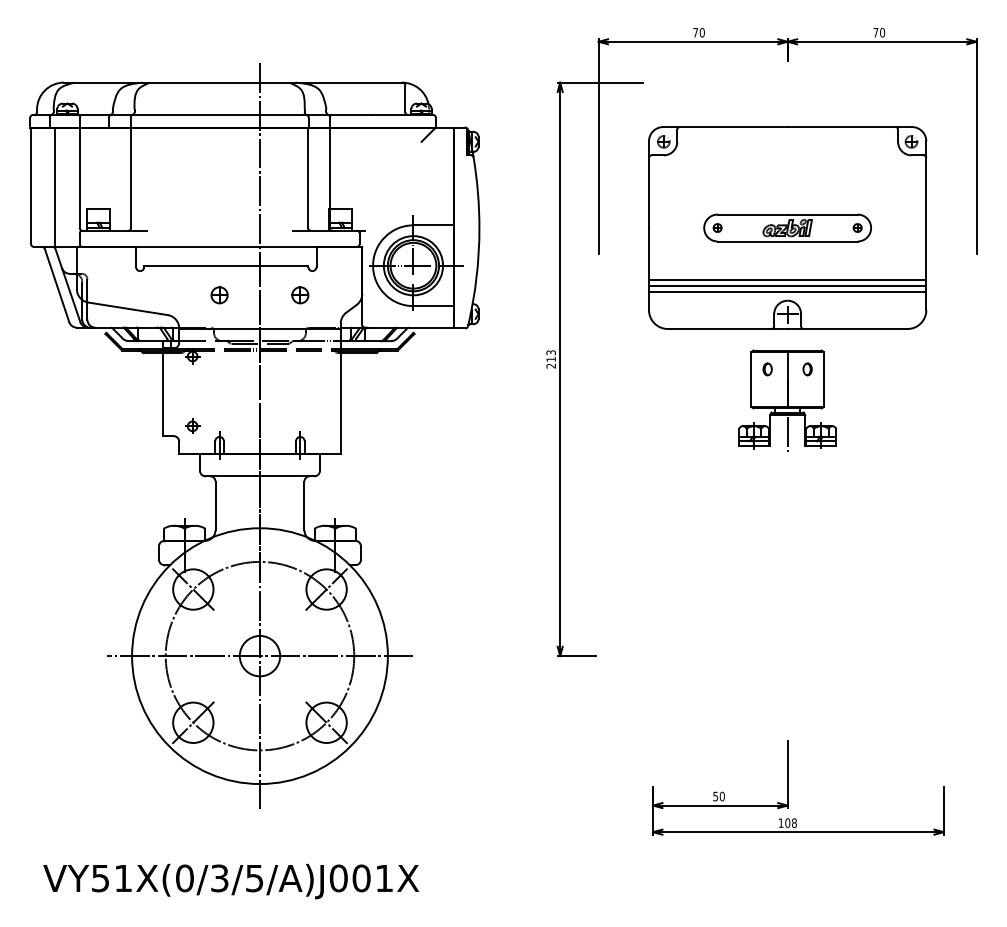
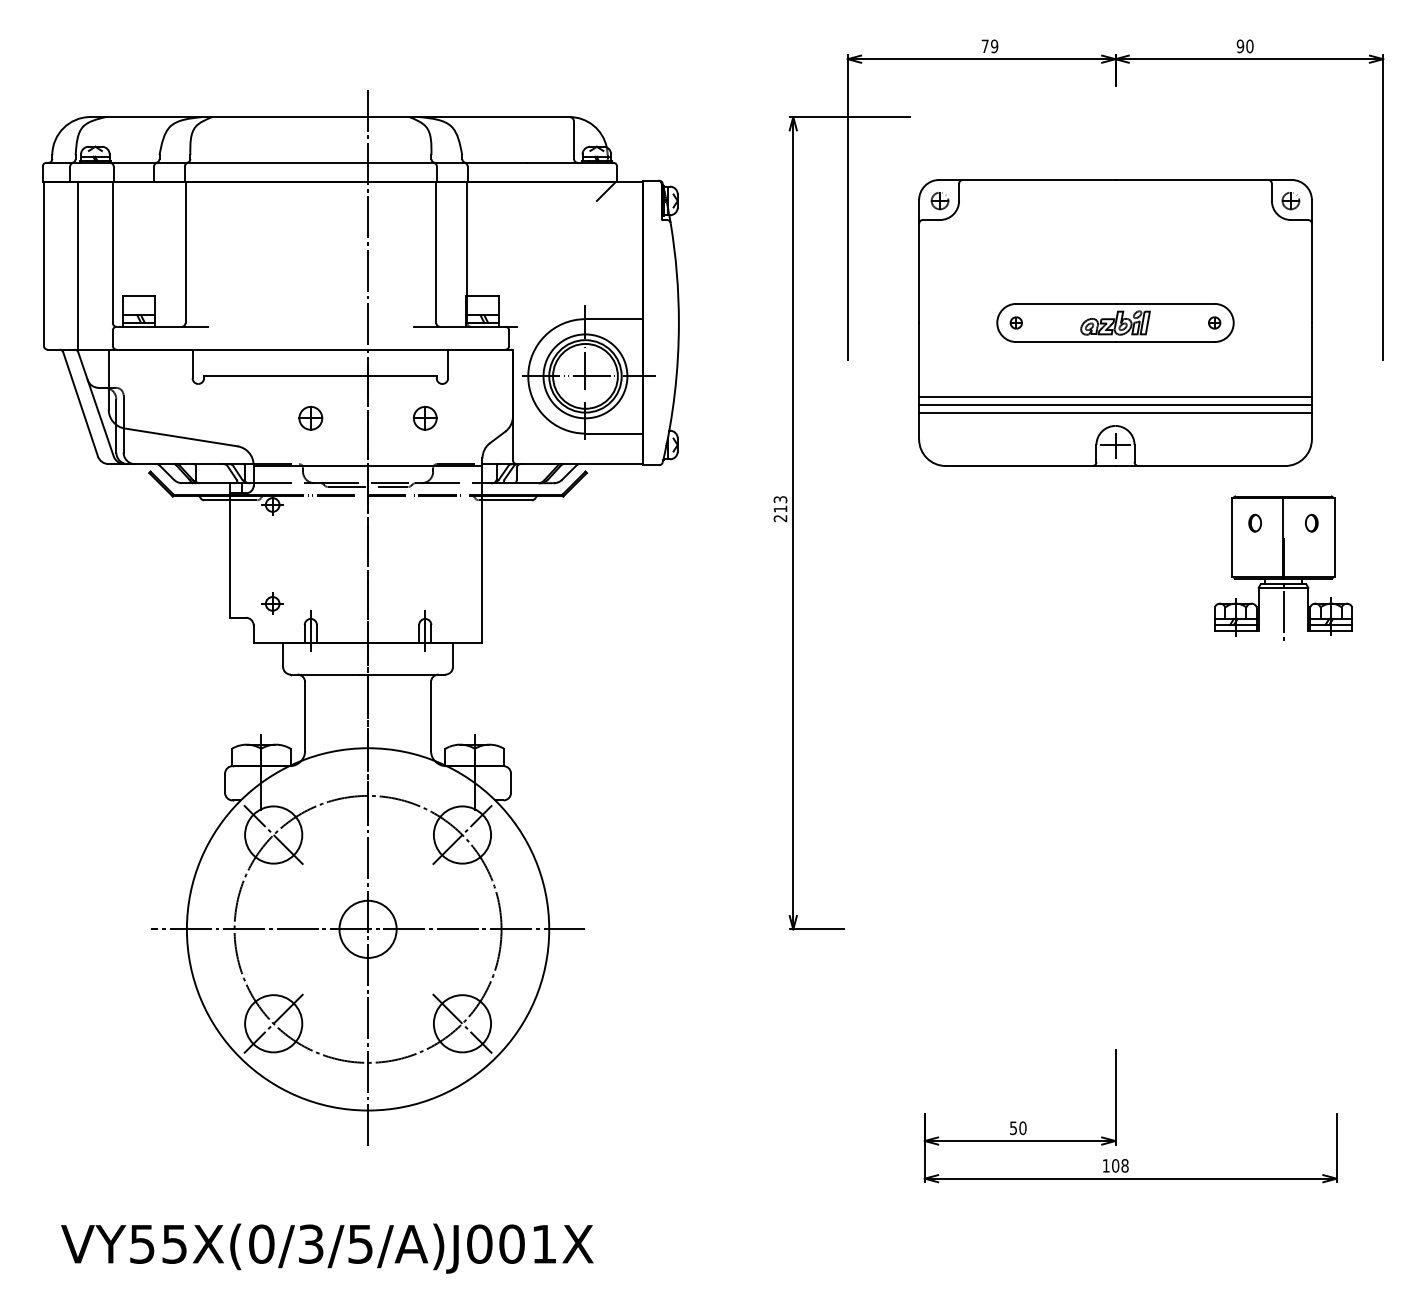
text: (702, 32) -> (994, 46), 70 -> 79
text: (875, 32) -> (1240, 46), 70 -> 90
part: (787, 400) -> (1283, 567), moved
text: (123, 878) -> (174, 1244), VY51X(0/3/5/A)J001X -> VY55X(0/3/5/A)J001X

